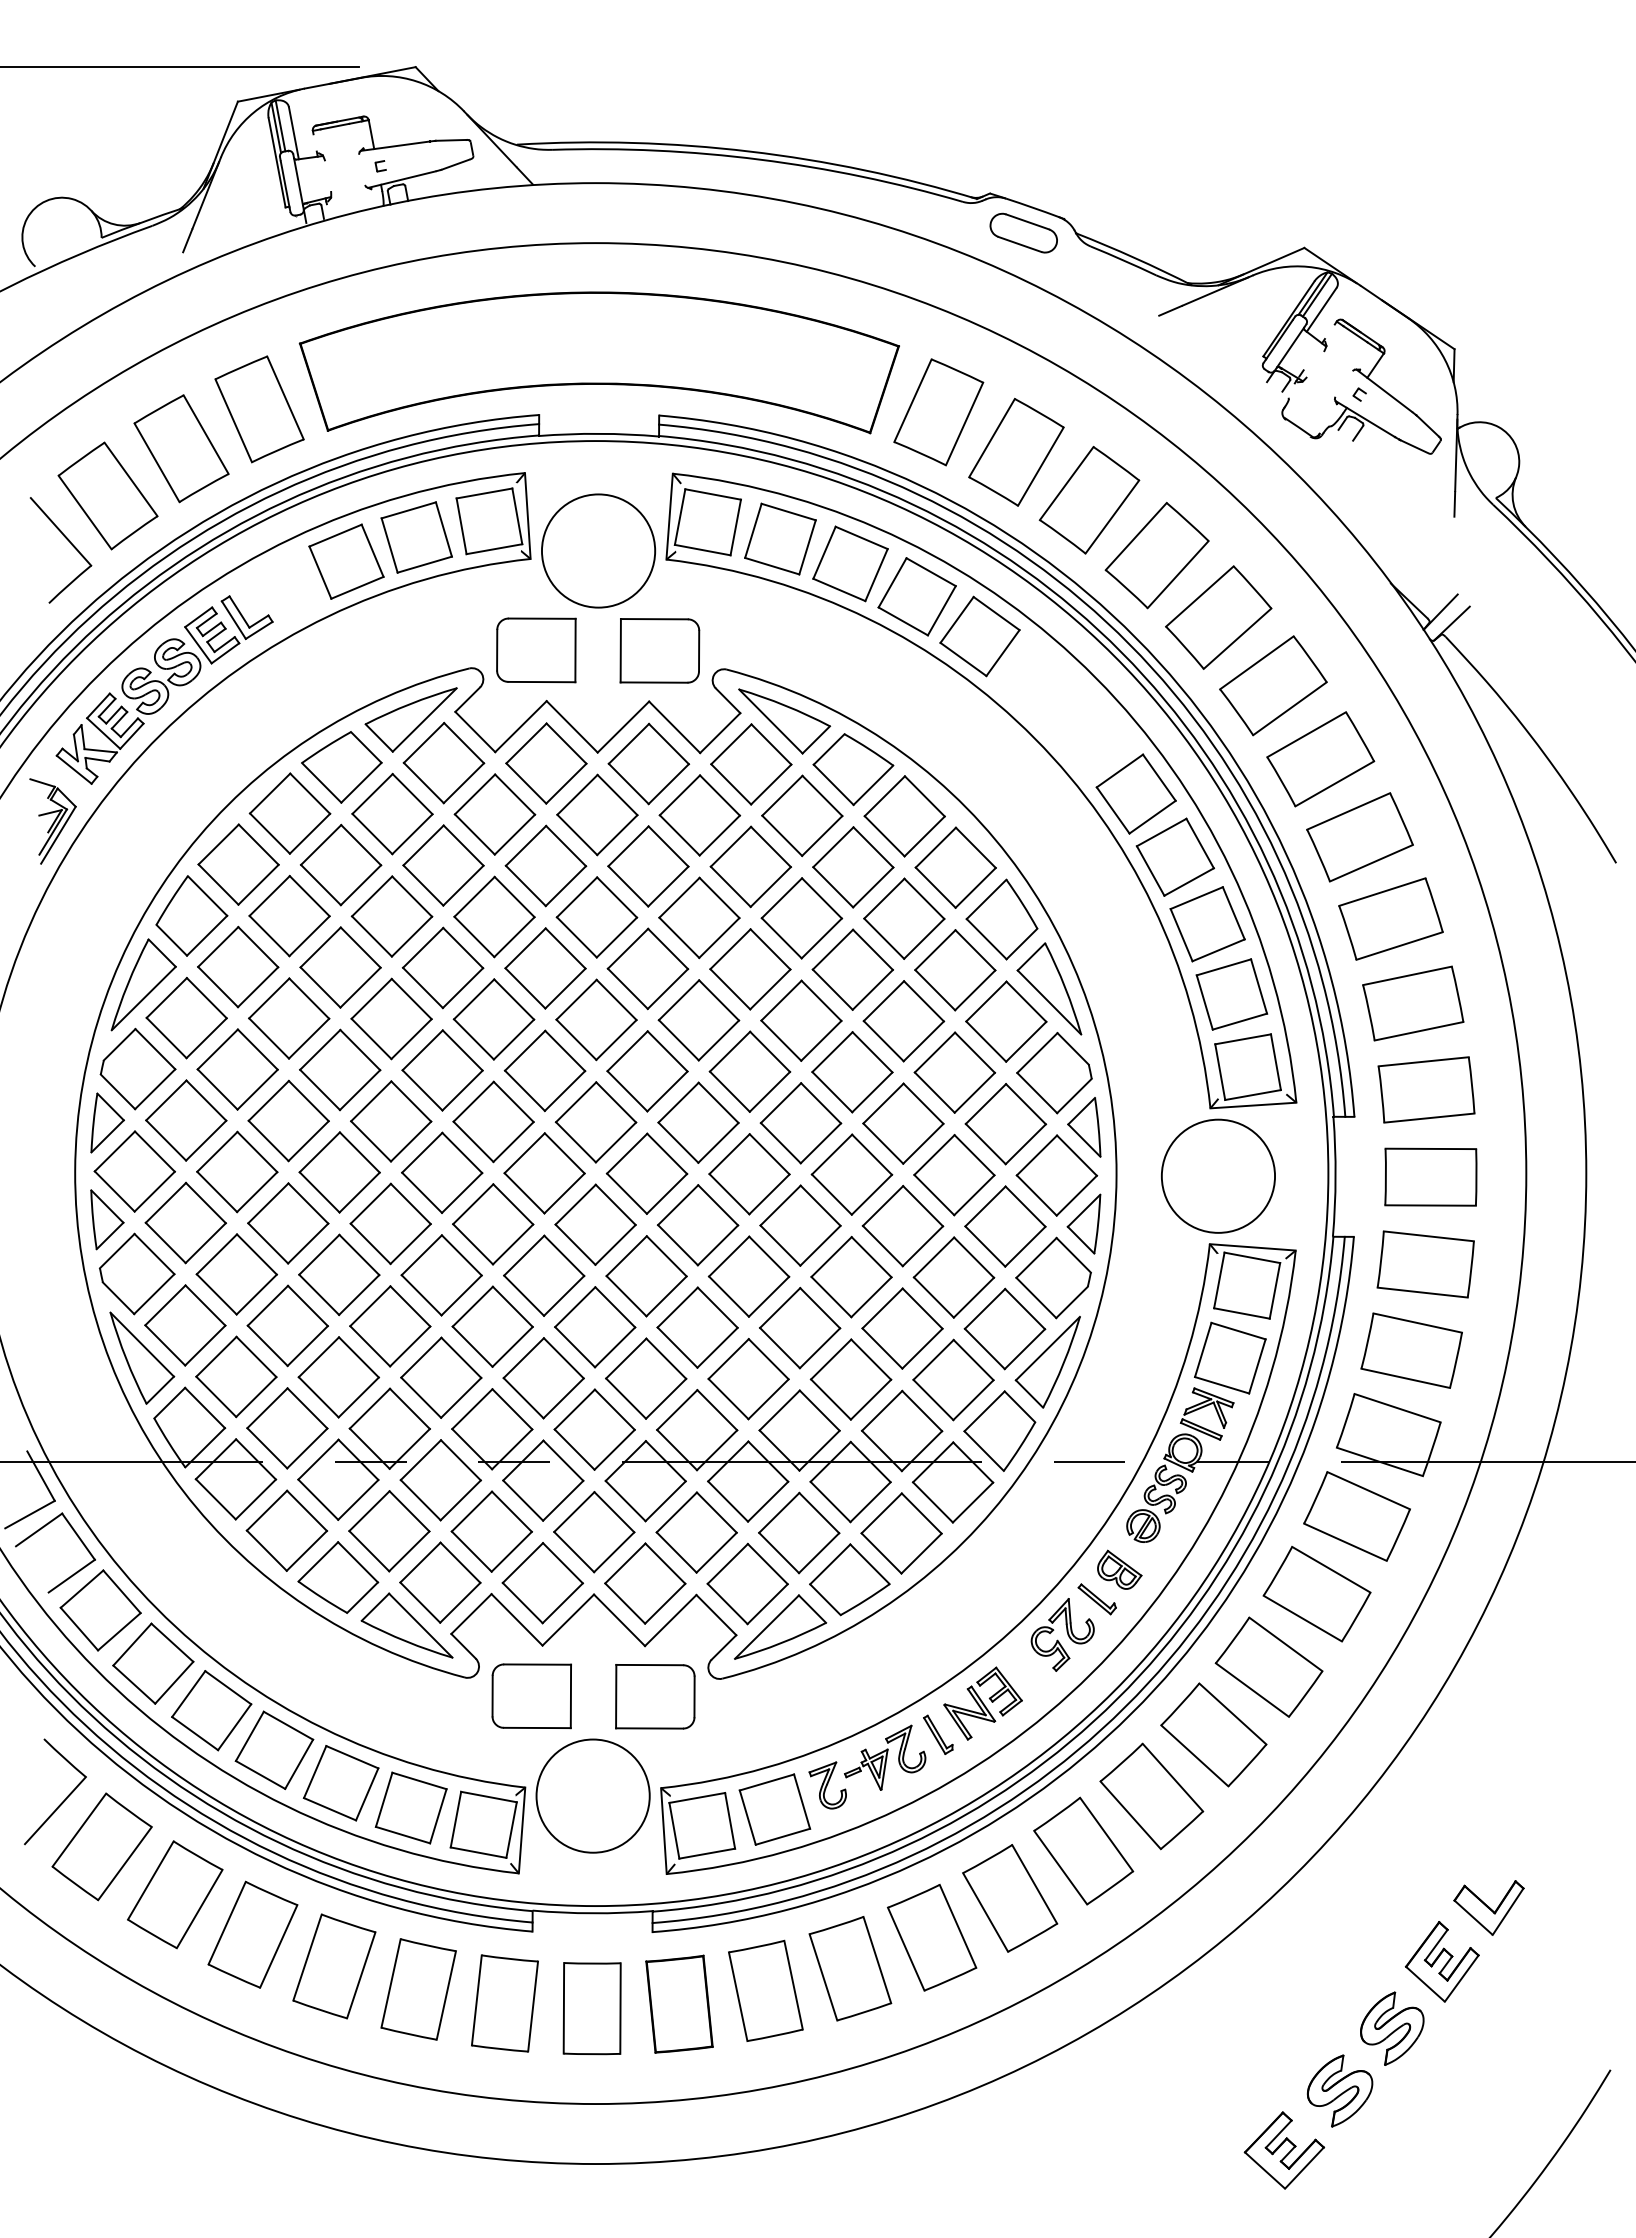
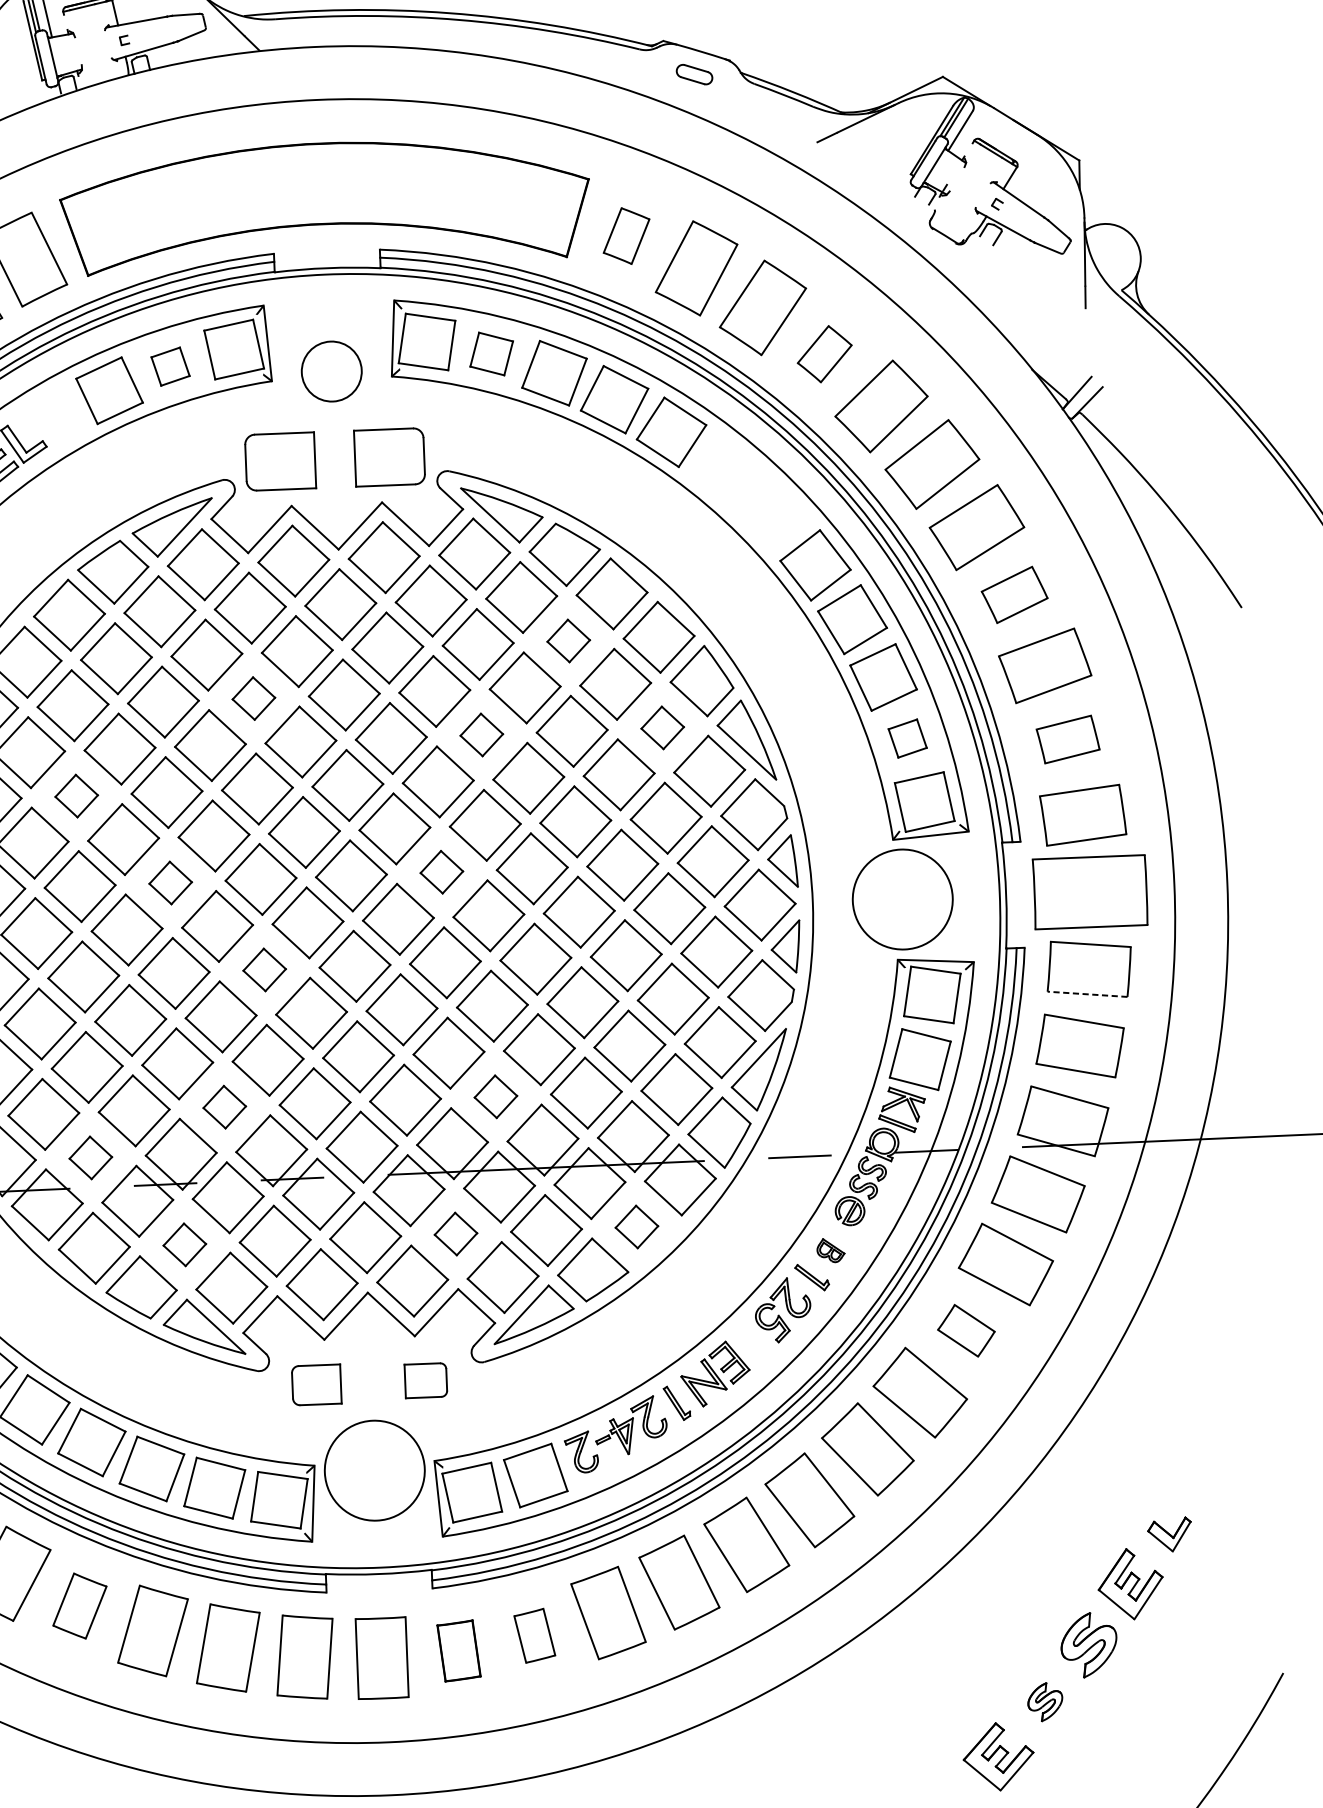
part: (1023, 232) -> (694, 74), size x0.6
part: (938, 412) -> (626, 236), size x0.6
part: (416, 537) -> (170, 366), size x0.6
part: (780, 538) -> (491, 353), size x0.7
circle: (598, 550) -> (331, 371), size x0.6
part: (1156, 555) -> (824, 354), size x0.6
part: (1359, 837) -> (1014, 595), size x0.7
part: (853, 867) -> (568, 641), size x0.6
part: (494, 916) -> (253, 698), size x0.6
part: (750, 969) -> (481, 735), size x0.6
part: (955, 970) -> (662, 728), size x0.6
part: (1231, 994) -> (907, 738), size x0.6
part: (1413, 1003) -> (1068, 739), size x0.7
part: (289, 1018) -> (76, 796), size x0.6
part: (391, 1121) -> (170, 883), size x0.6
part: (698, 1122) -> (441, 872), size x0.6
part: (1430, 1176) -> (1089, 891), size x1.4
part: (493, 1224) -> (264, 970), size x0.6
line: (1422, 1292) -> (1087, 994), solid -> dashed
part: (441, 1377) -> (224, 1107), size x0.6
part: (748, 1379) -> (495, 1096), size x0.6
part: (287, 1428) -> (90, 1158), size x0.6
part: (389, 1531) -> (184, 1244), size x0.6
part: (696, 1532) -> (455, 1234), size x0.6
part: (901, 1533) -> (636, 1227), size x0.6
part: (1119, 1569) -> (830, 1250), size x0.7
part: (1268, 1666) -> (965, 1330), size x0.6
part: (531, 1696) -> (316, 1385), size x0.7
part: (655, 1696) -> (426, 1380), size x0.6
part: (1488, 1907) -> (1169, 1534), size x0.7
part: (252, 1934) -> (79, 1605), size x0.7
part: (765, 1990) -> (534, 1635), size x0.6
part: (679, 2003) -> (459, 1650), size x0.7
part: (1339, 2090) -> (1044, 1701), size x0.6

